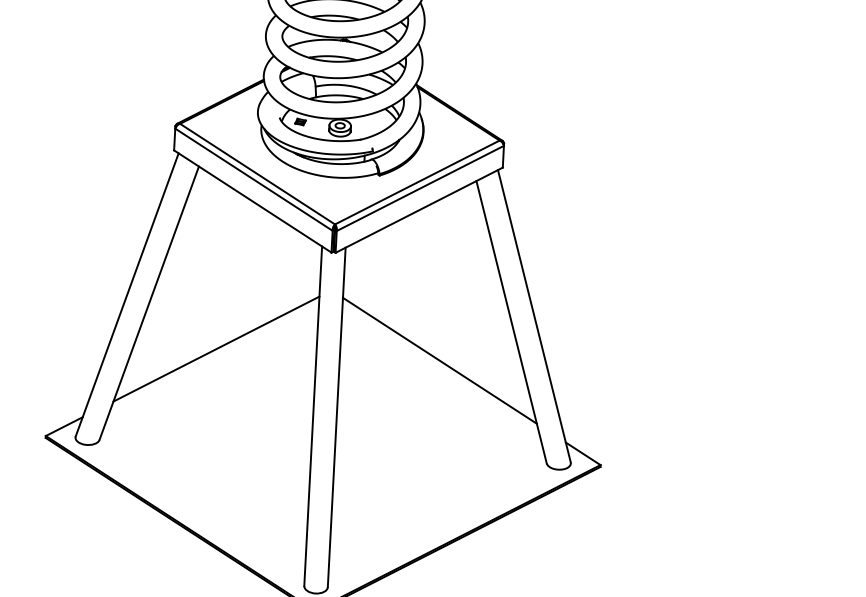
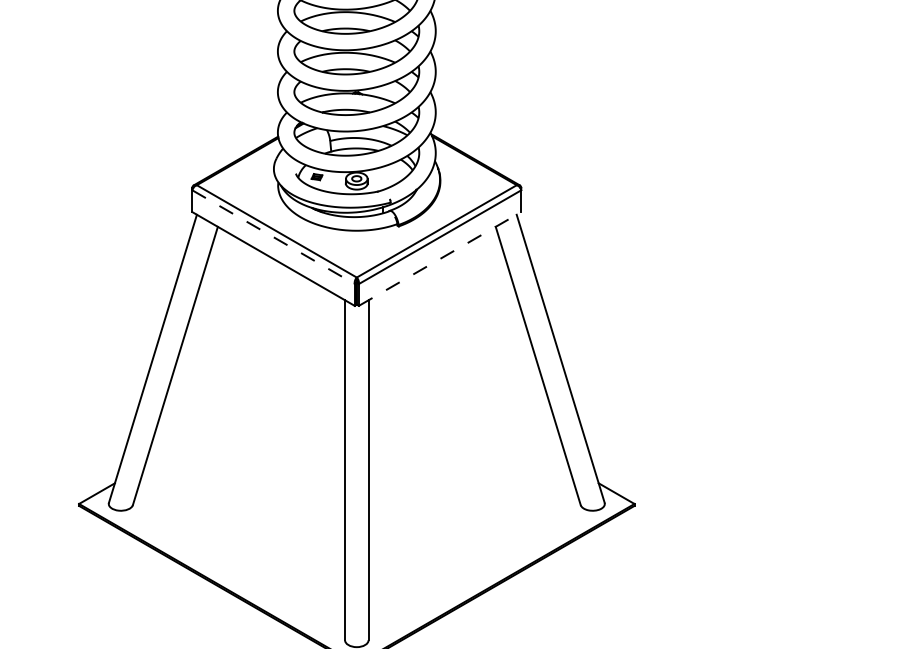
line: (253, 180) -> (273, 237), solid -> dashed
line: (419, 209) -> (440, 258), solid -> dashed
line: (216, 349) -> (244, 408), removed
line: (439, 361) -> (468, 408), removed

